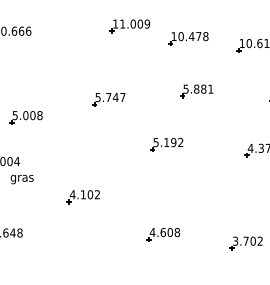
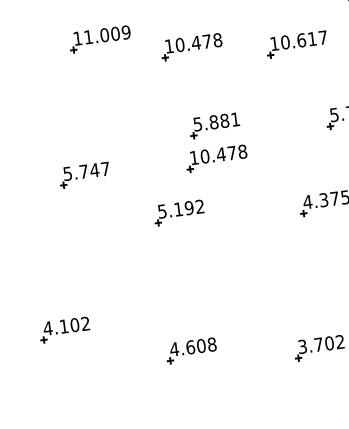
part: (108, 99) -> (83, 174), moved
part: (195, 112) -> (216, 158), added
part: (82, 197) -> (63, 330), moved

